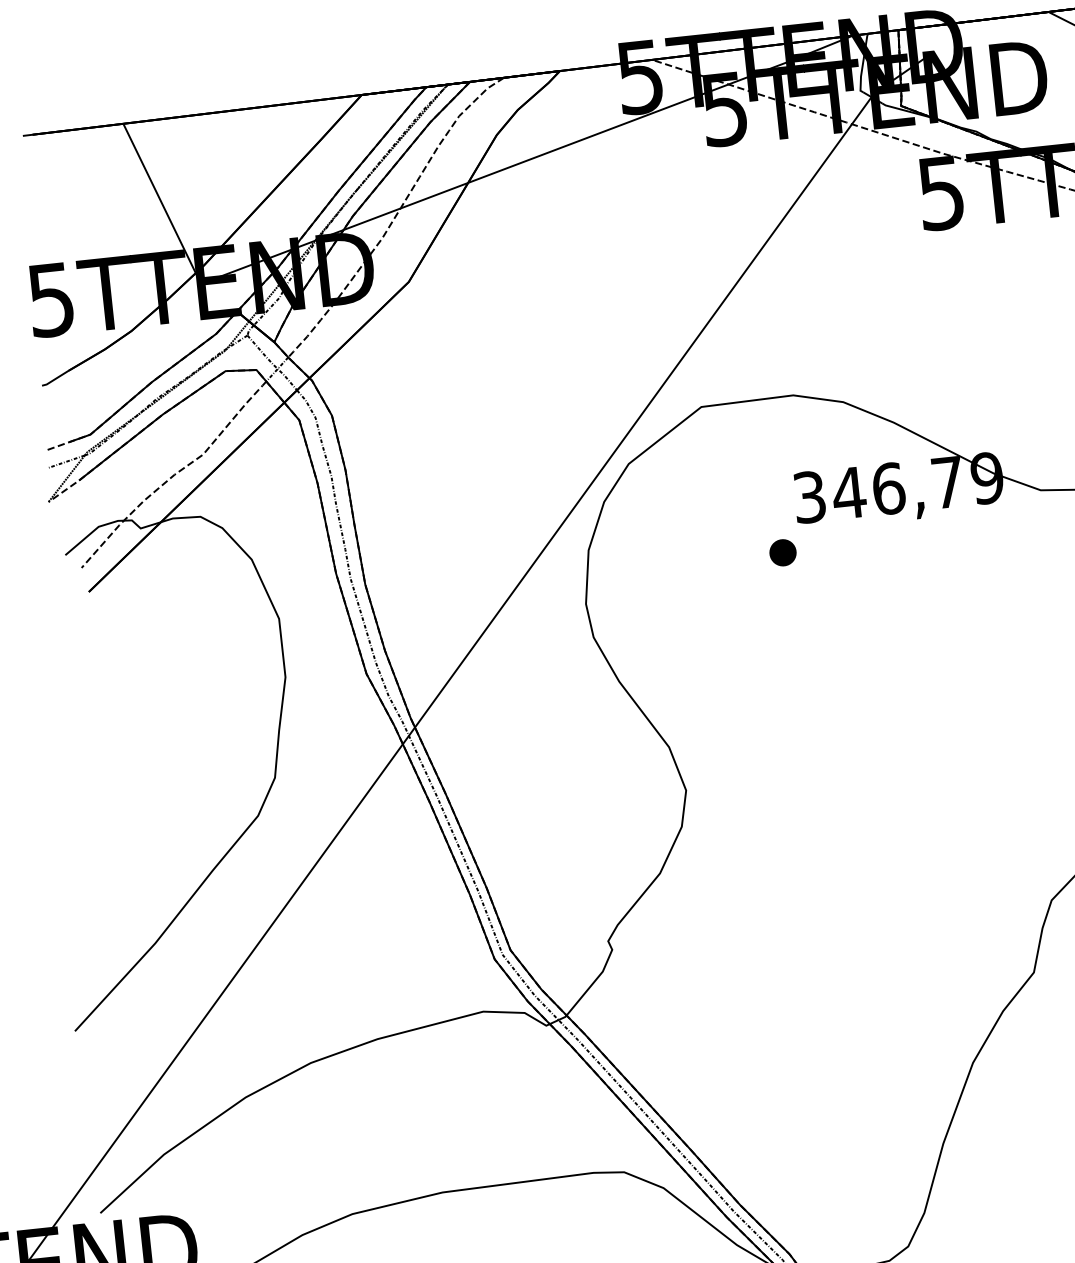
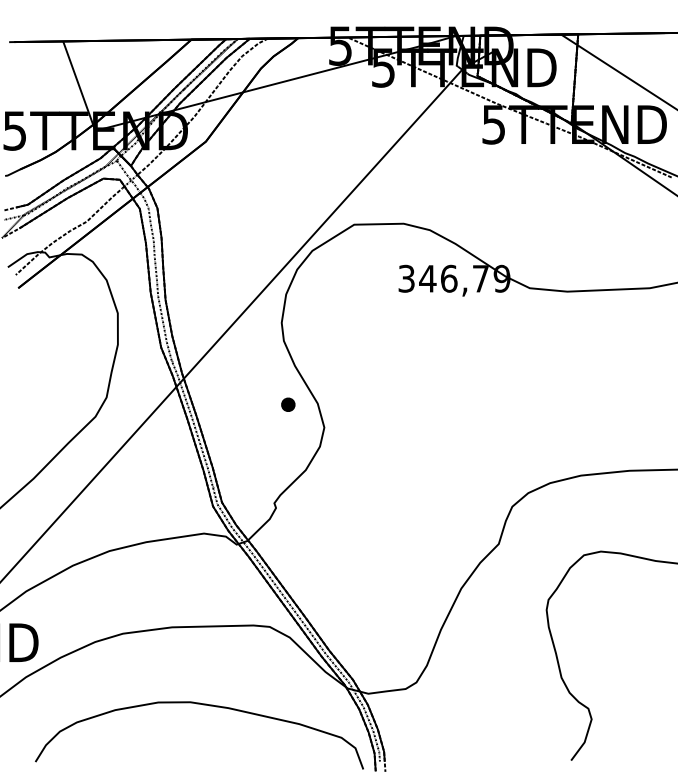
part: (783, 552) -> (288, 404), moved

